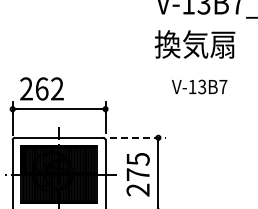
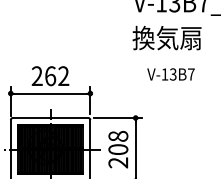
text: (41, 88) -> (50, 75), moved
line: (137, 137) -> (117, 117), dashed -> solid
text: (137, 166) -> (117, 142), 275 -> 208

